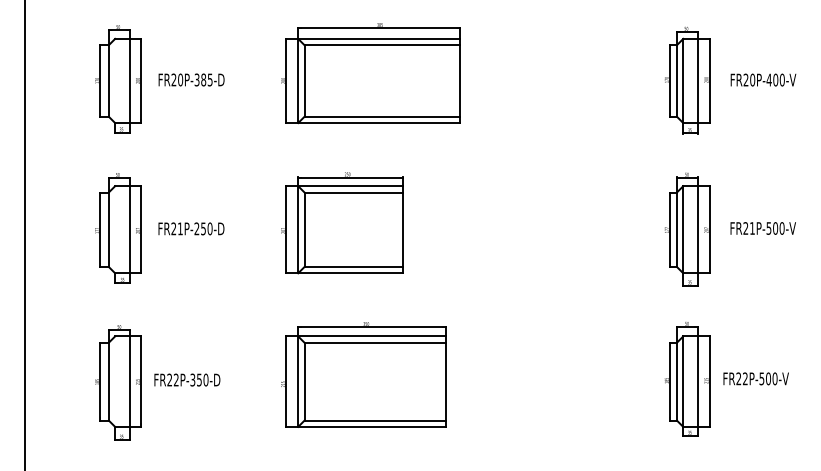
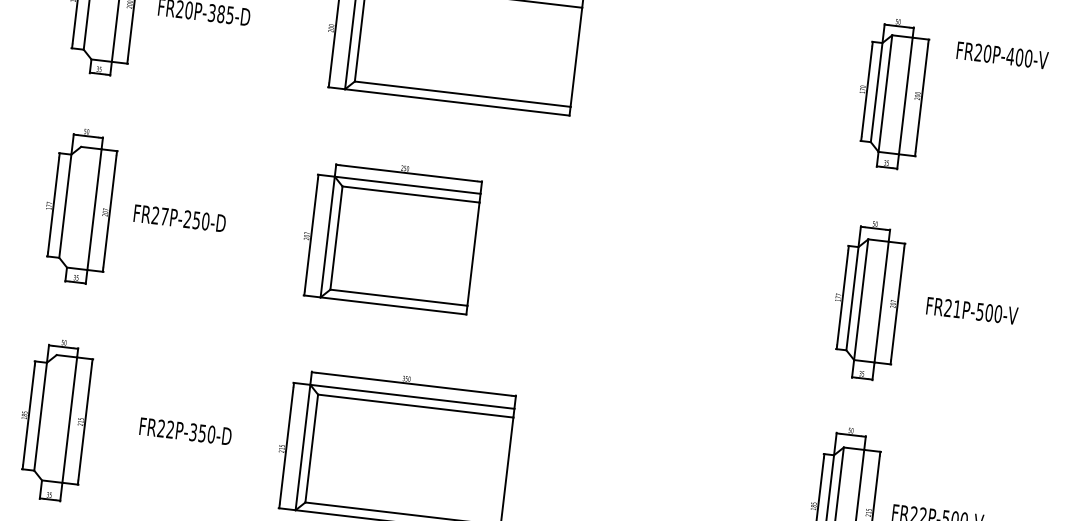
text: (763, 79) -> (1002, 54), moved
text: (180, 228) -> (164, 216), FR21P-250-D -> FR27P-250-D
text: (187, 379) -> (185, 430), moved

